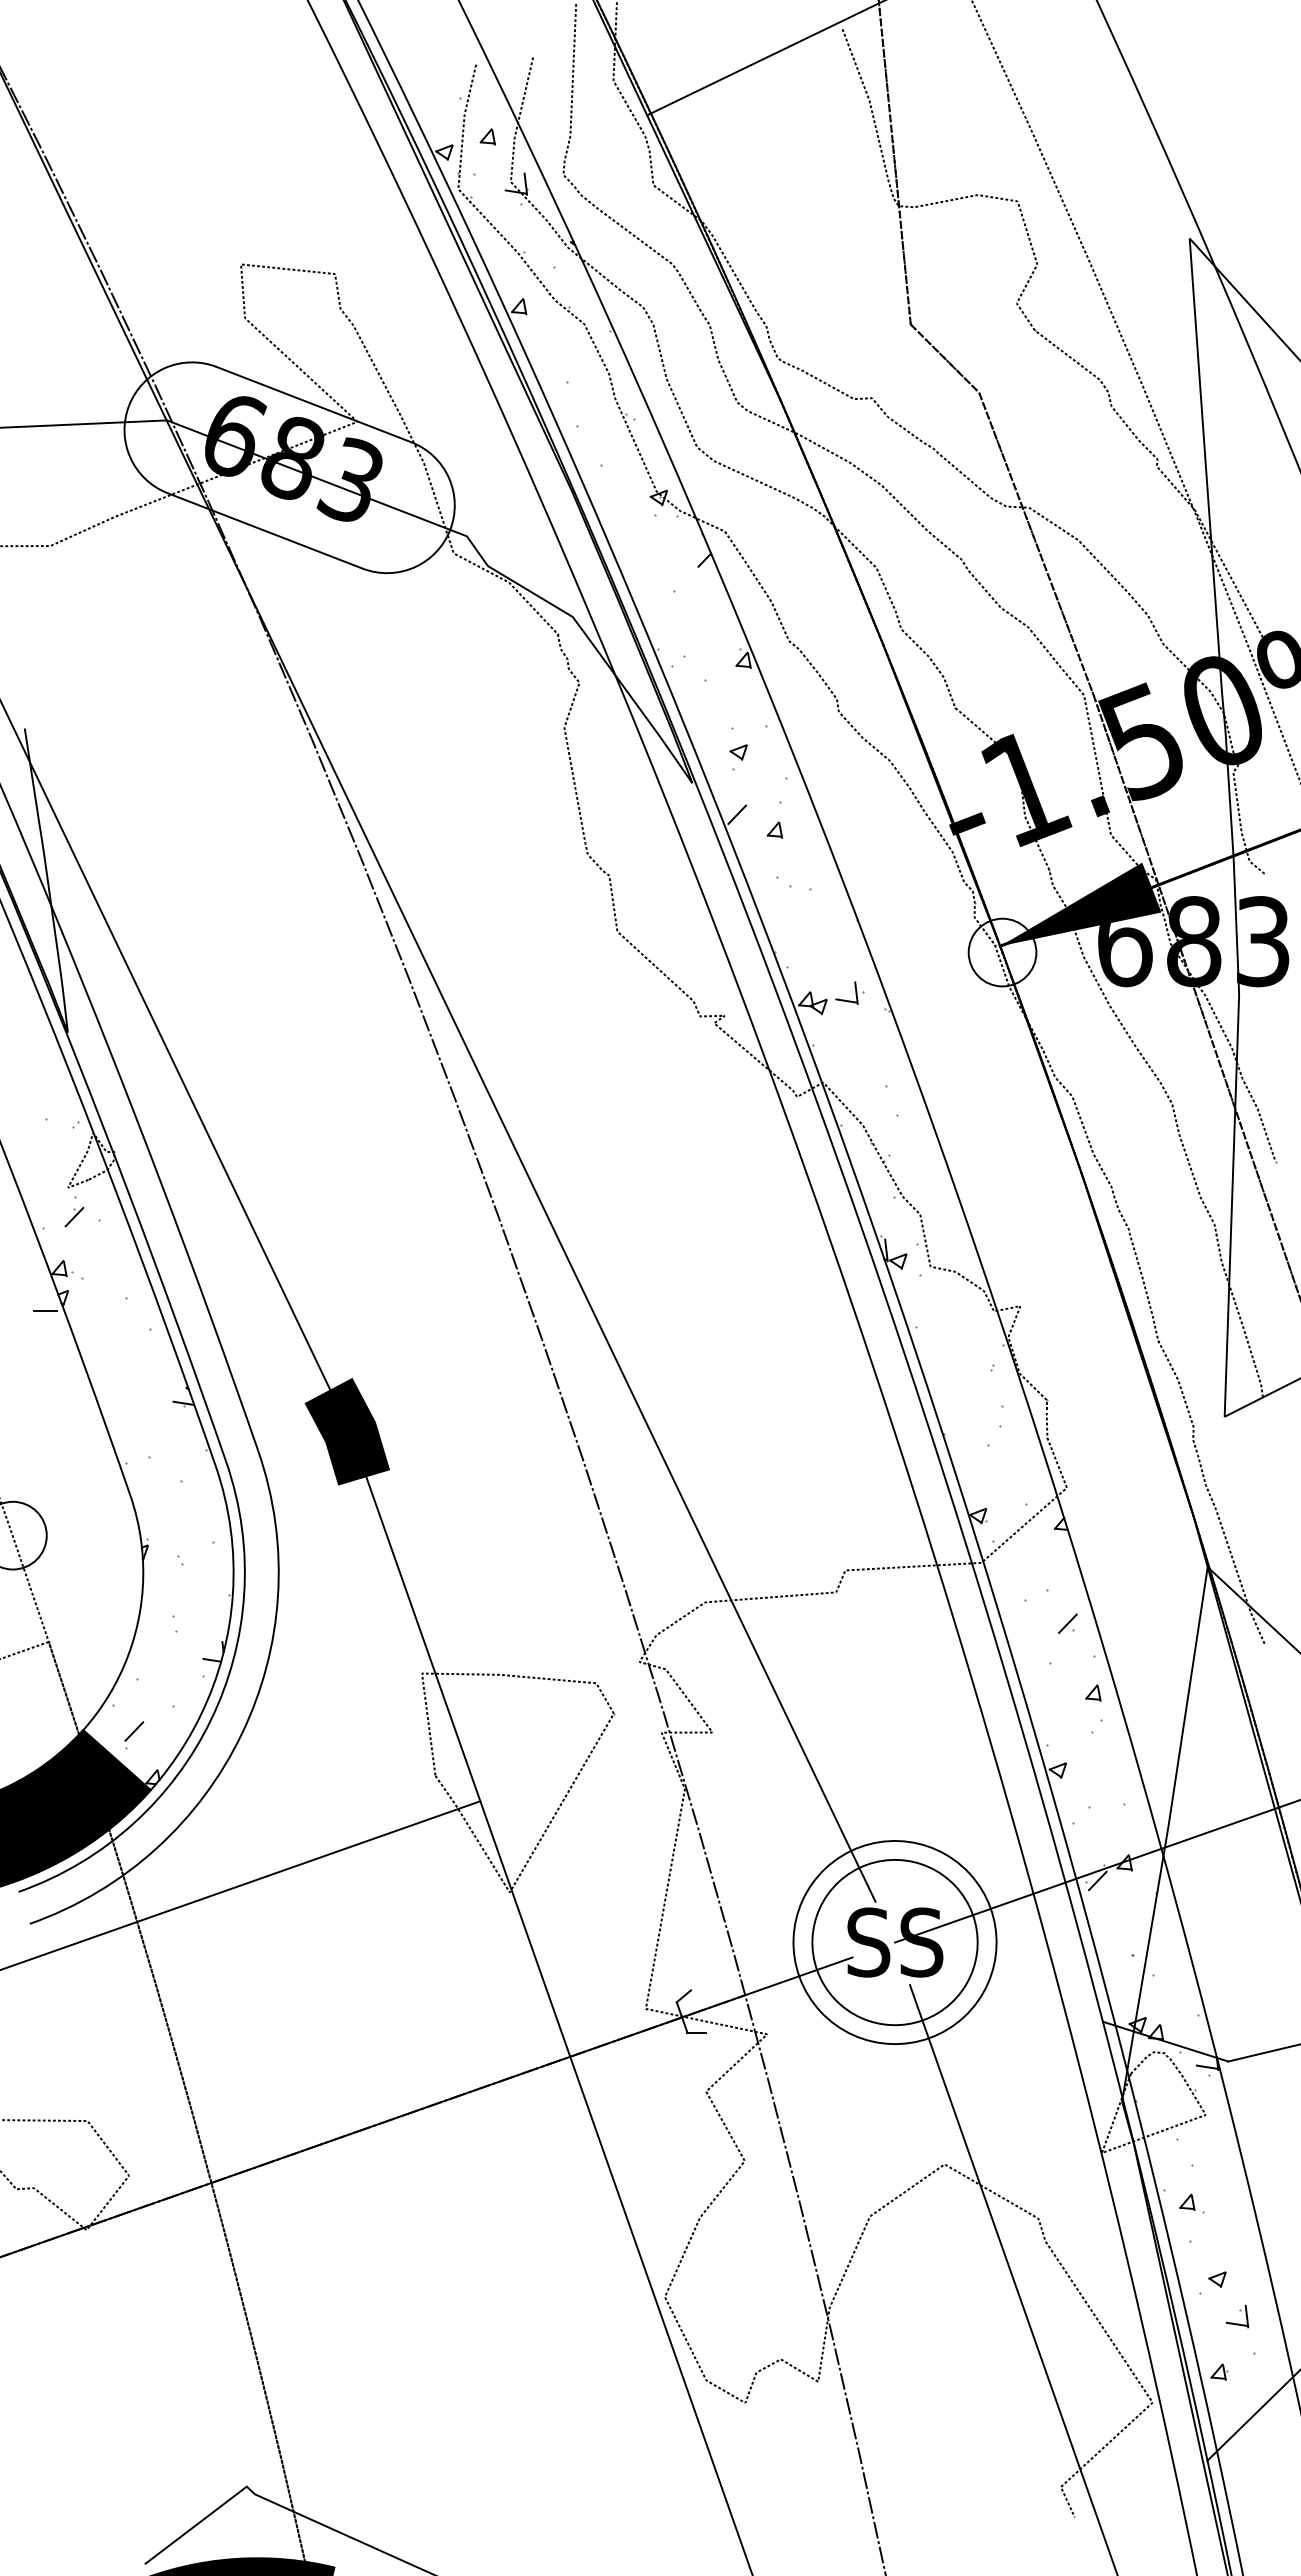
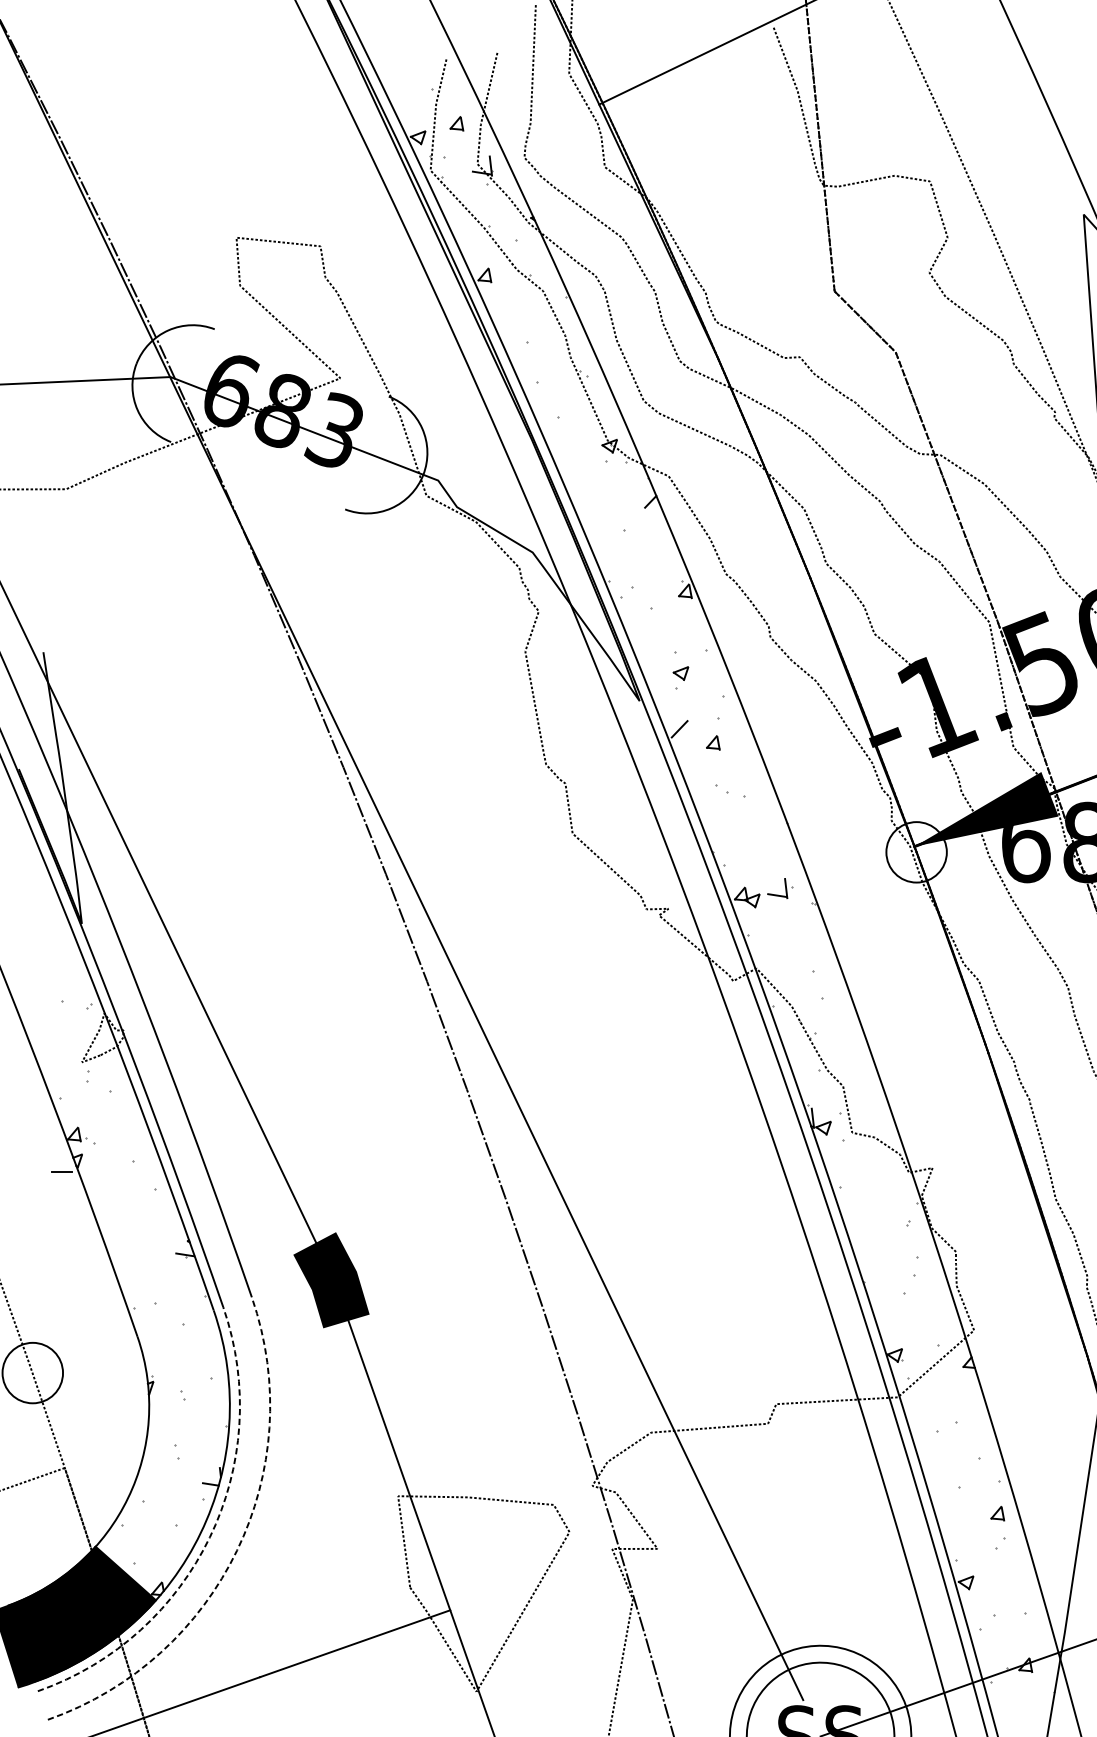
line: (313, 404) -> (301, 362), removed
line: (264, 530) -> (257, 475), removed
line: (74, 1216) -> (87, 1088), removed
line: (1067, 1623) -> (974, 1451), removed
arc: (211, 1719) -> (210, 1537), solid -> dashed
line: (134, 1731) -> (141, 1547), removed
arc: (241, 1734) -> (236, 1550), solid -> dashed
line: (1097, 1880) -> (1001, 1681), removed

